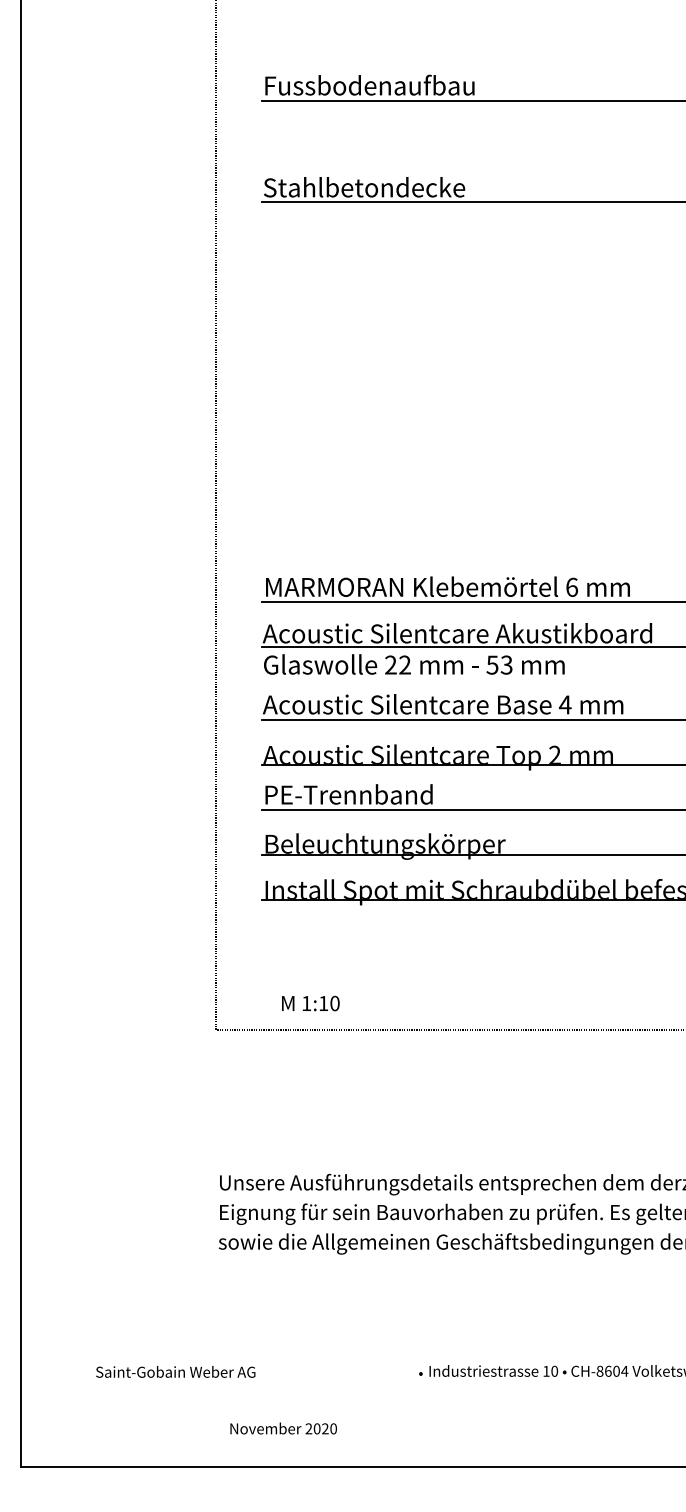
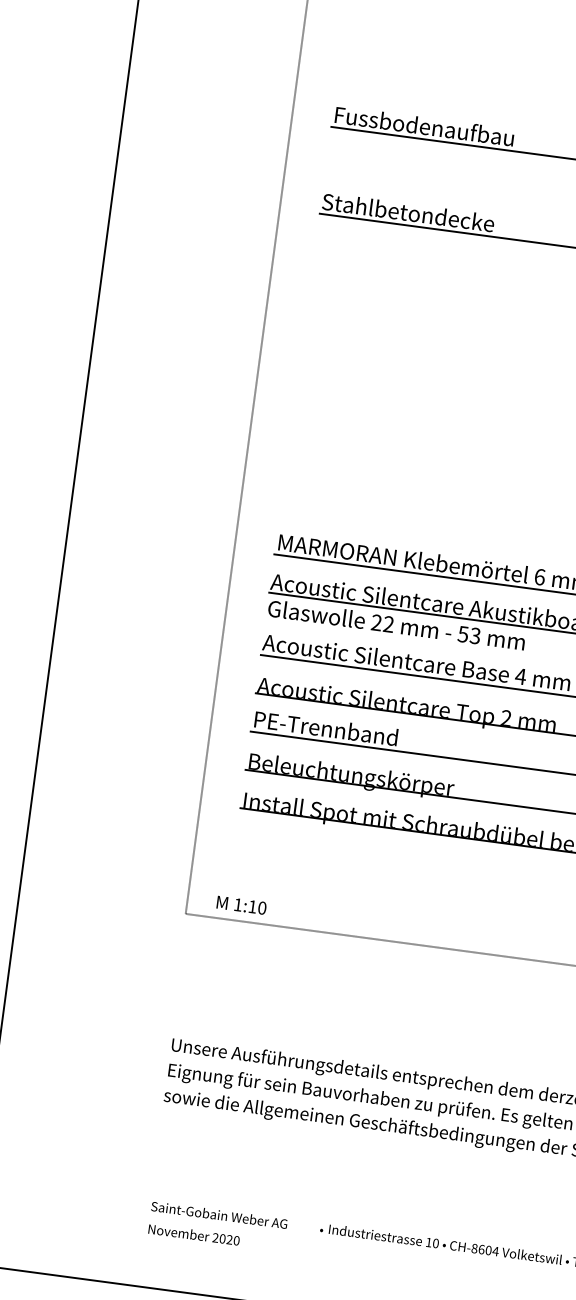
text: (310, 1003) -> (241, 905), moved
text: (175, 1371) -> (219, 1214), moved
text: (283, 1428) -> (194, 1234), moved

